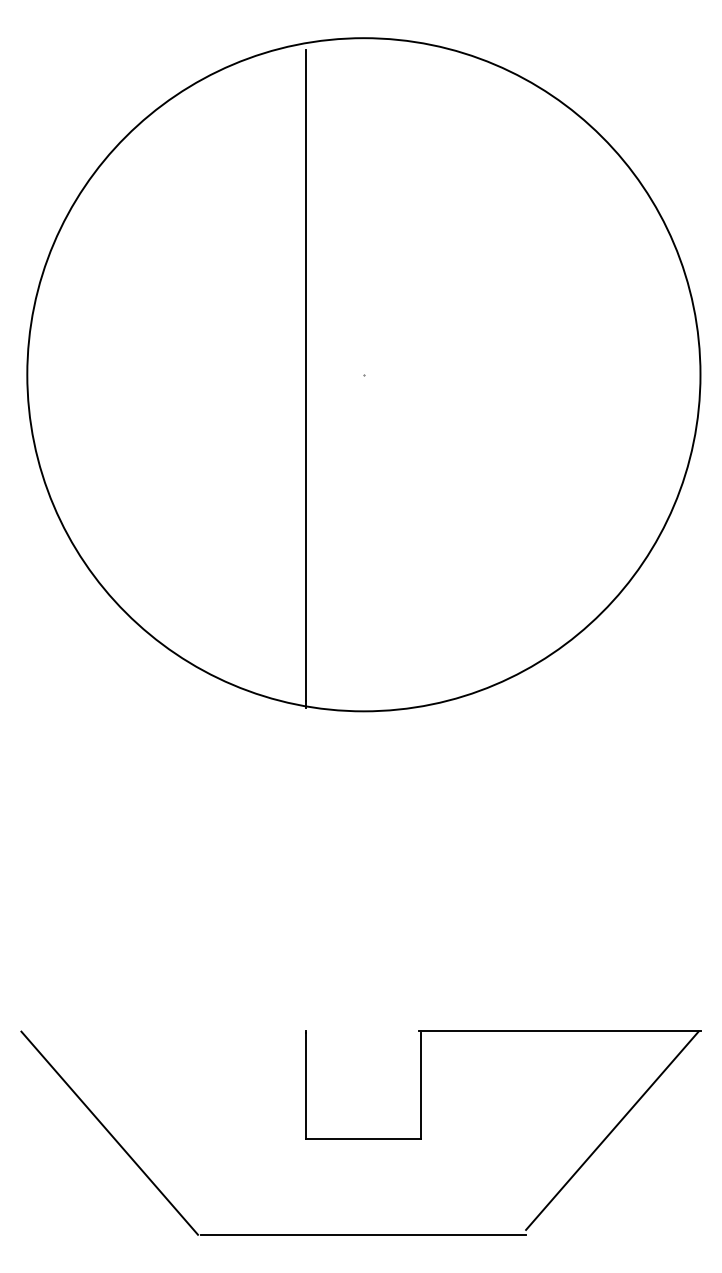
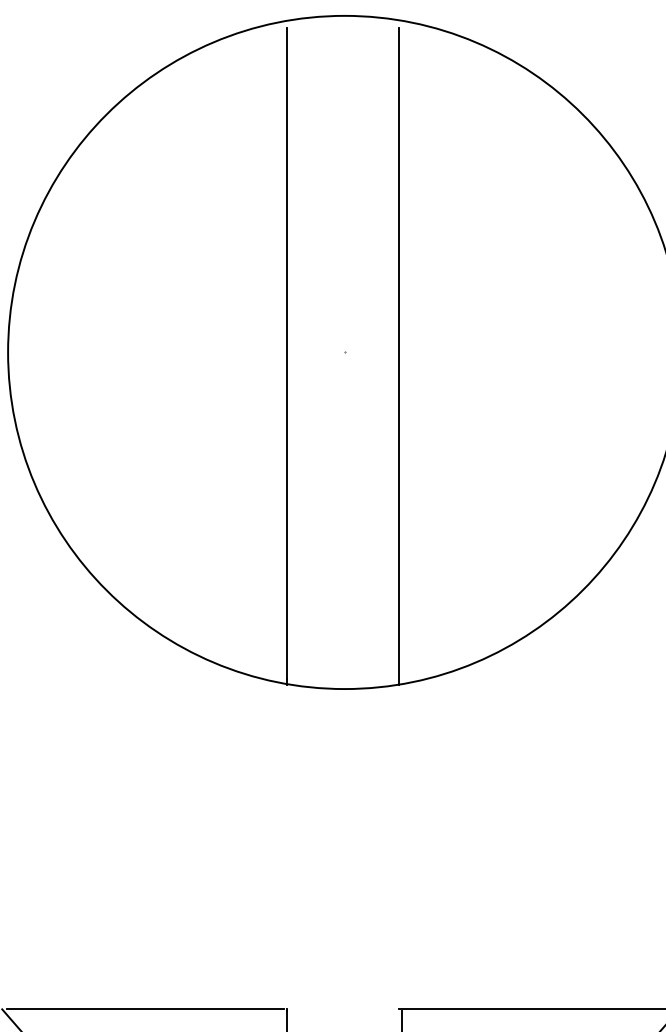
line: (418, 378) -> (399, 356), added
line: (164, 1030) -> (145, 1008), added

